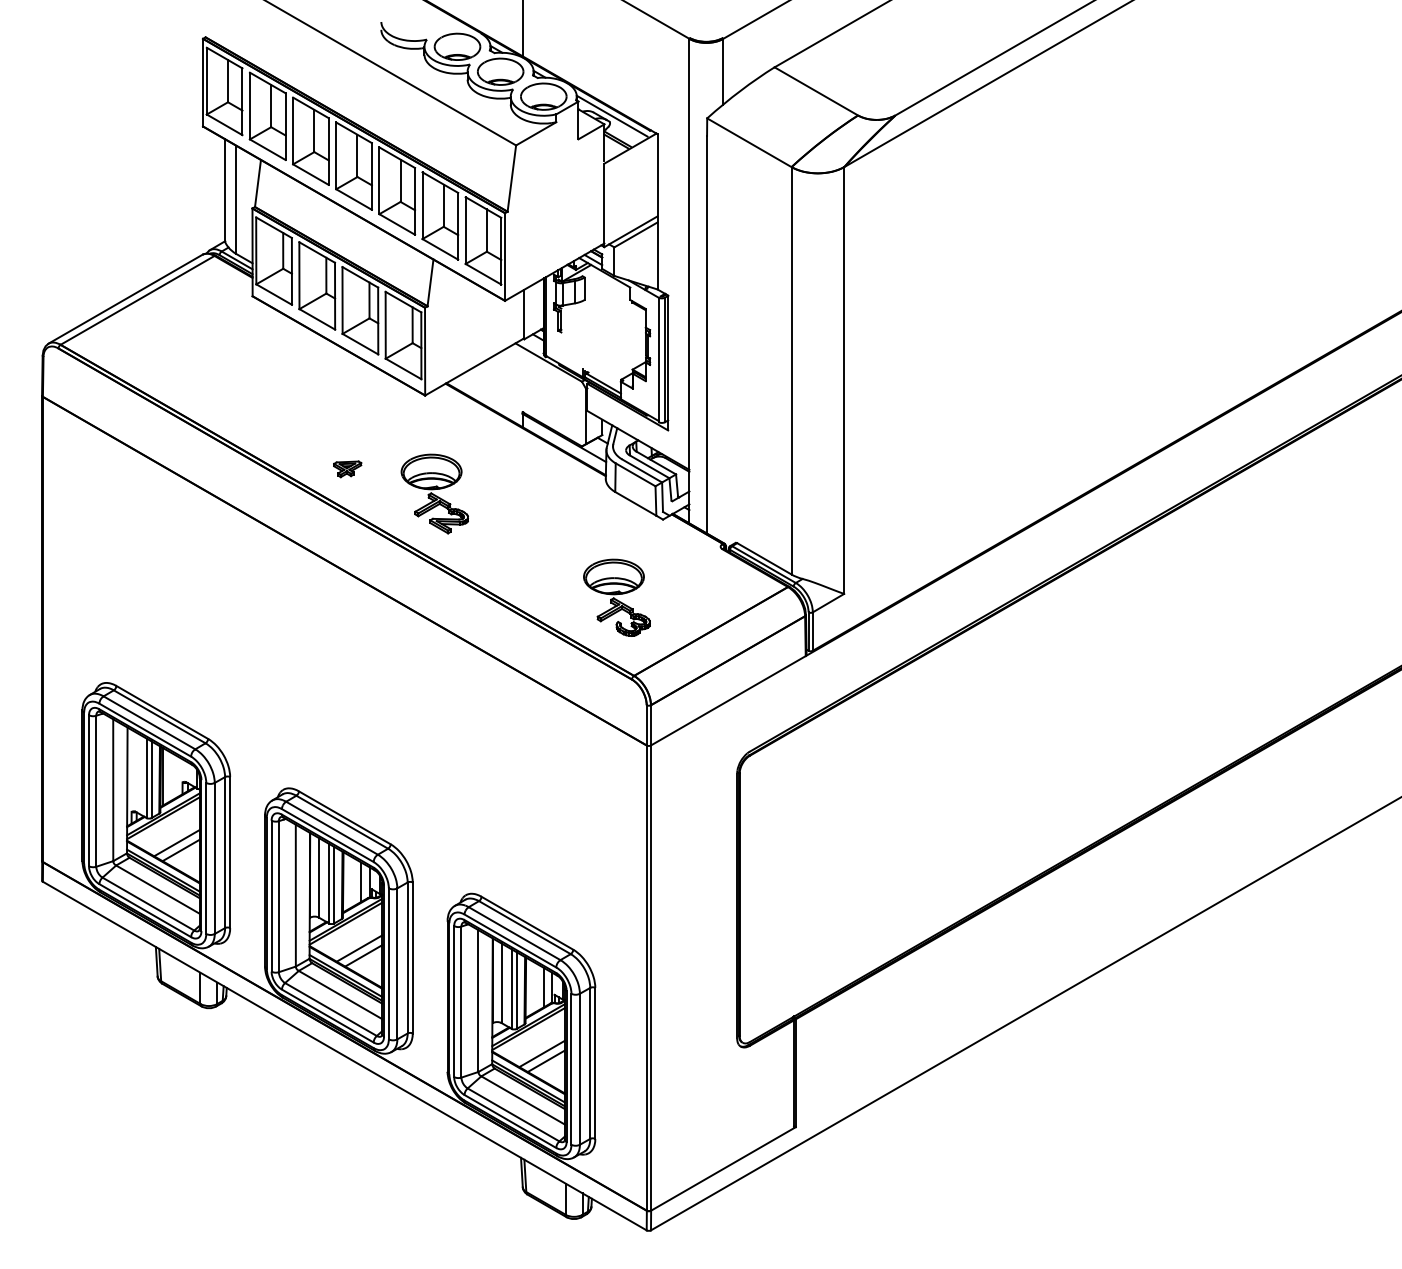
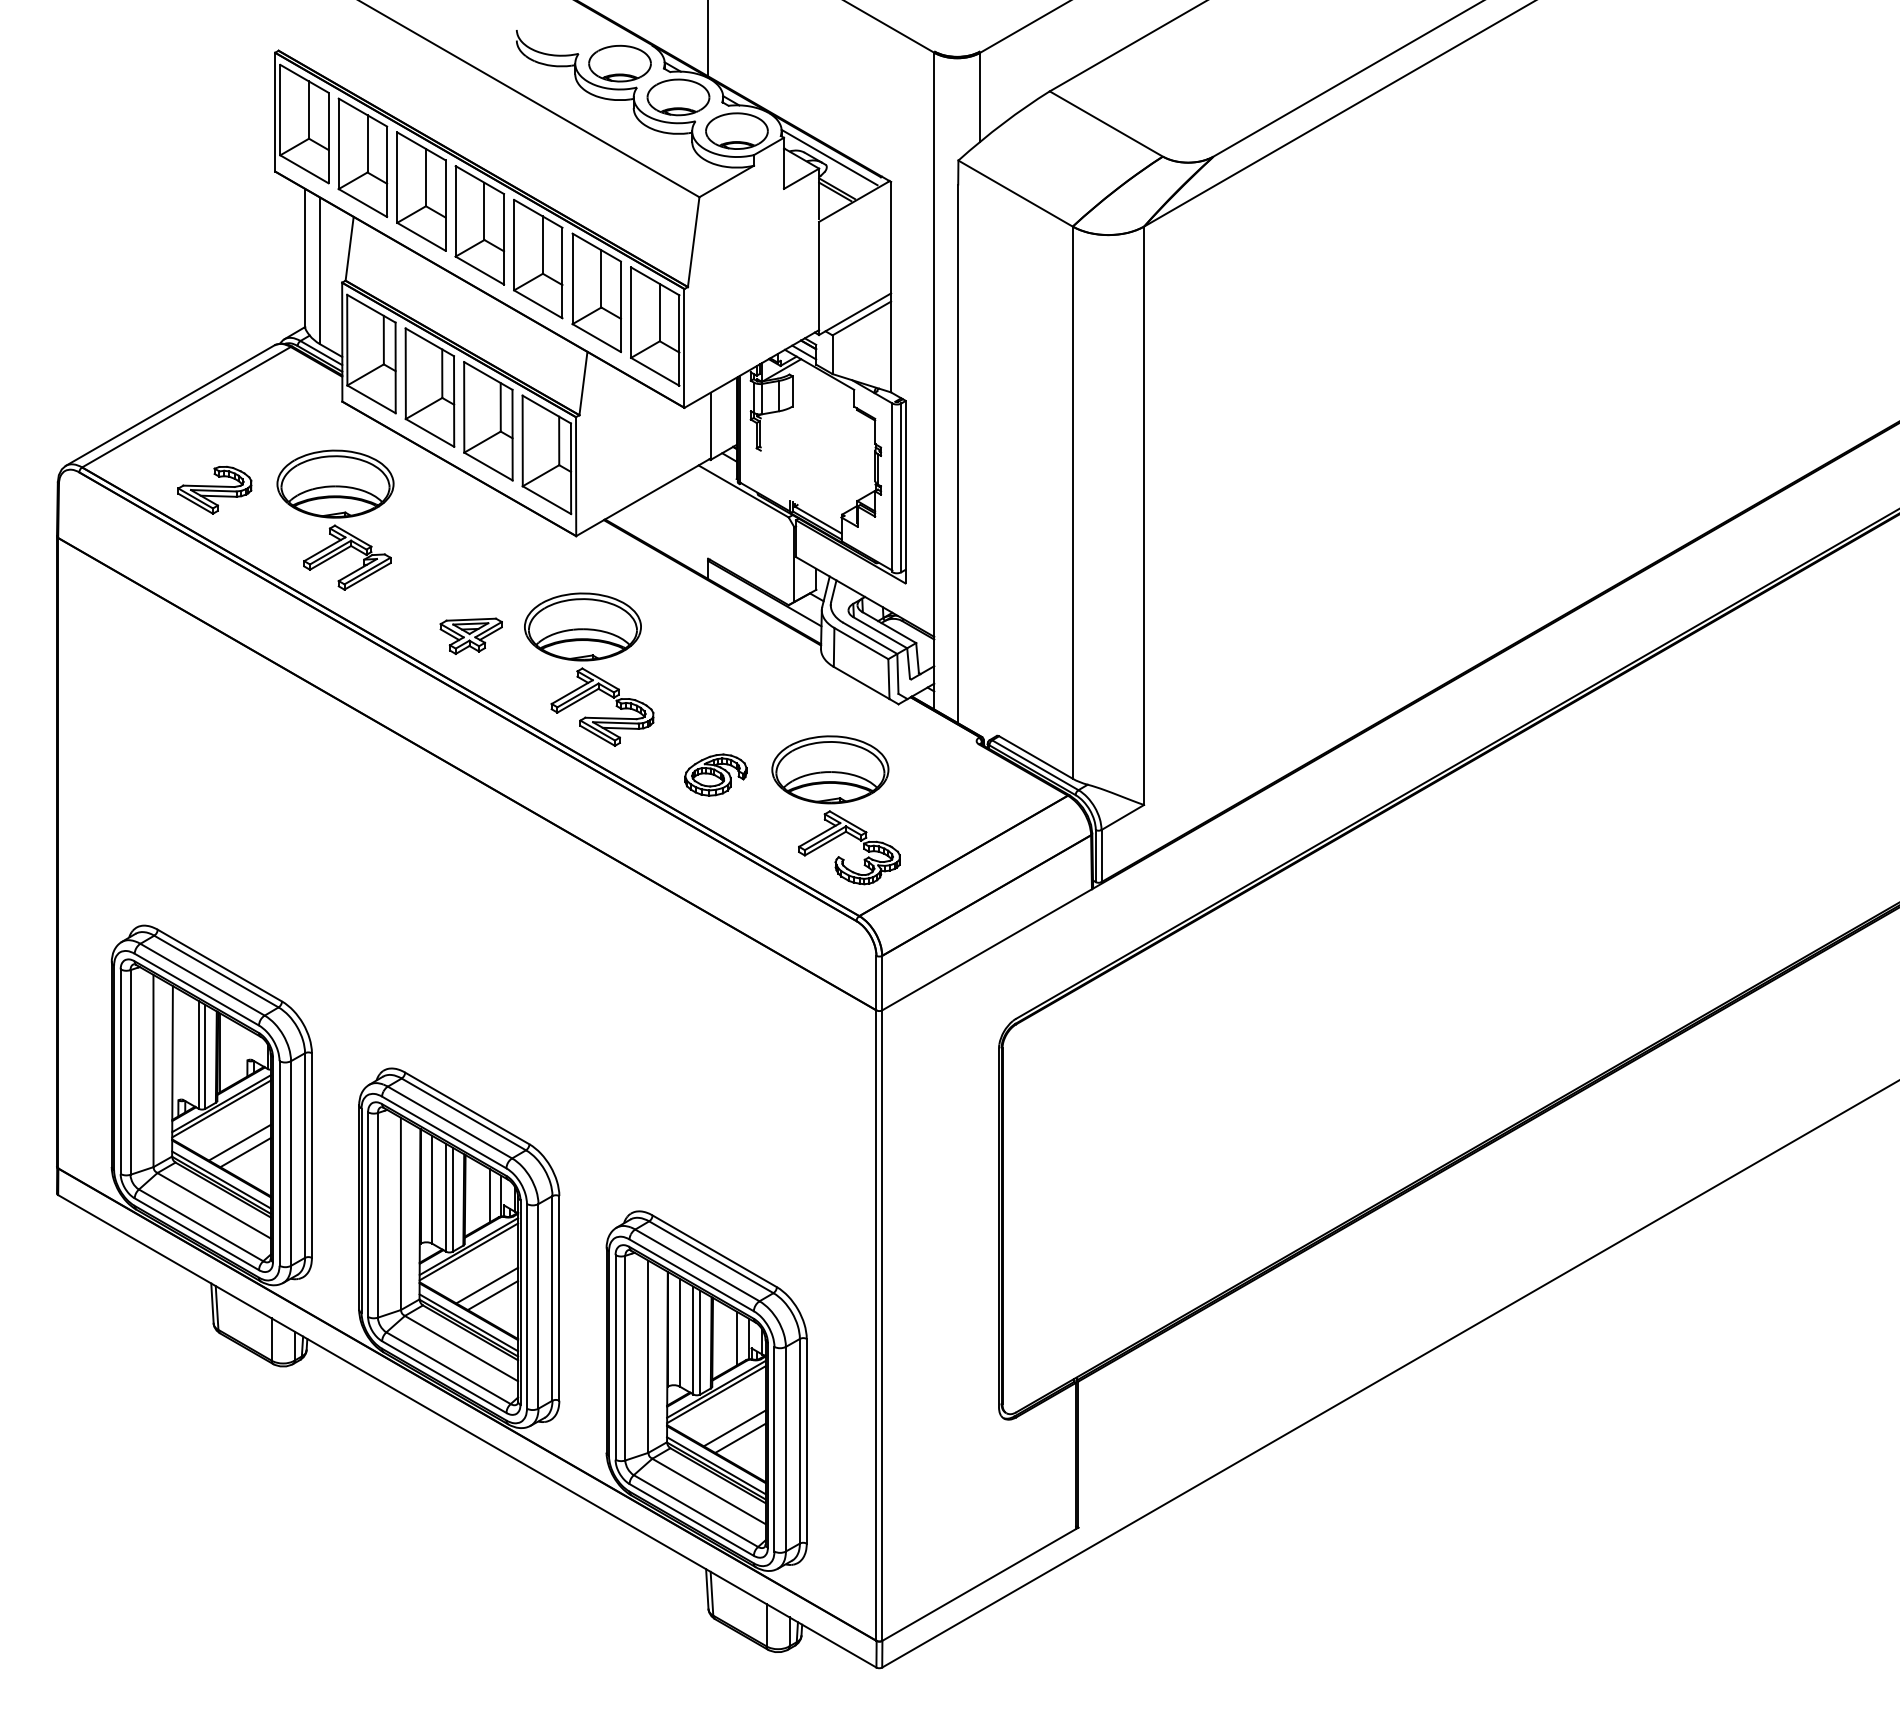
part: (158, 361) -> (214, 489), added
part: (247, 383) -> (335, 519), added
part: (347, 468) -> (470, 635), size x1.67
part: (434, 493) -> (589, 669), size x1.43
part: (527, 571) -> (715, 774), added
part: (616, 597) -> (835, 810), size x1.43

